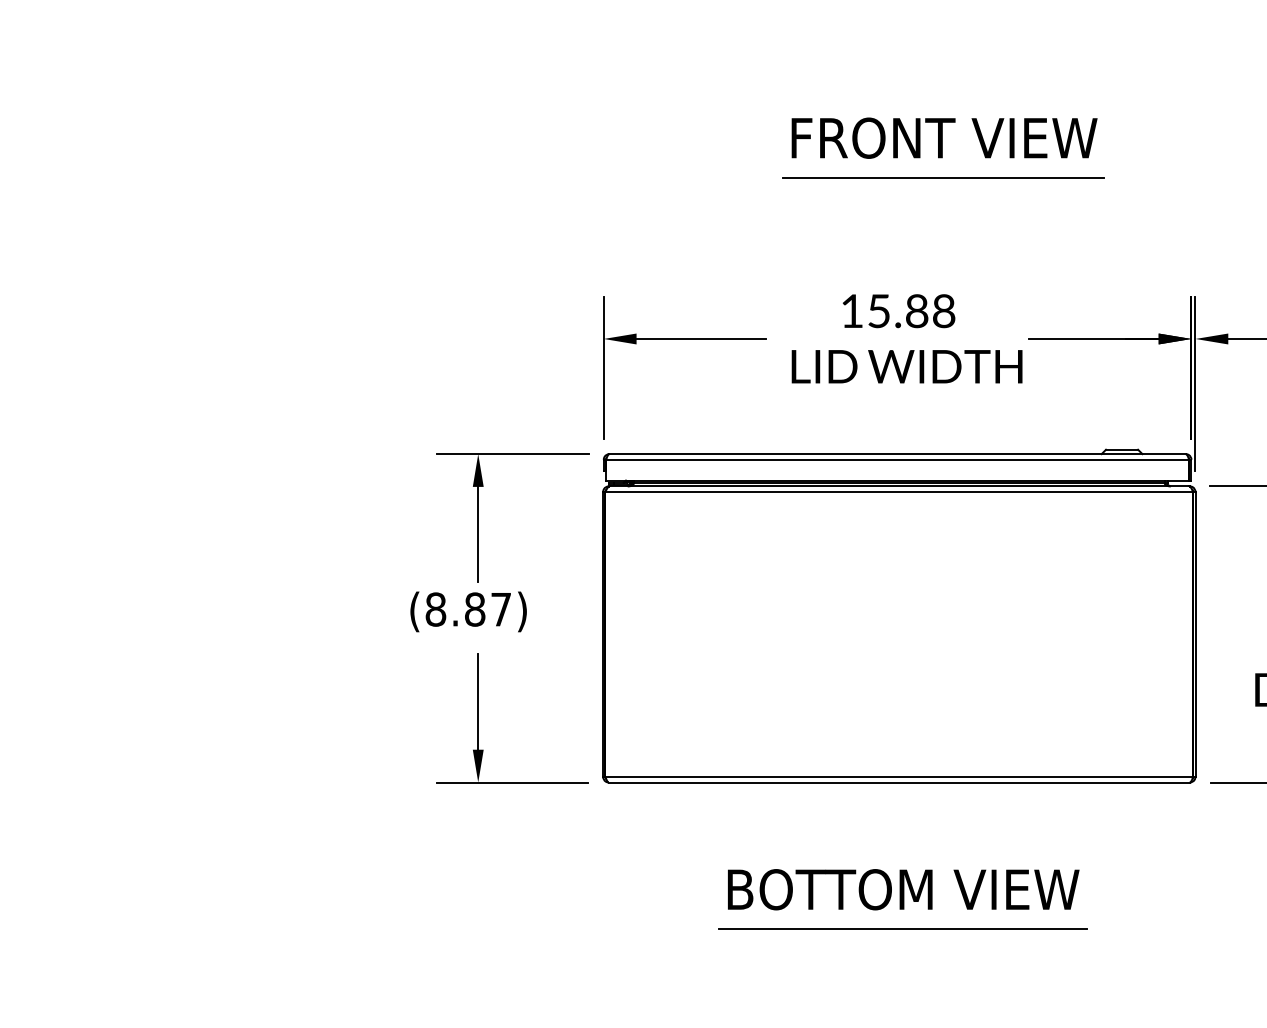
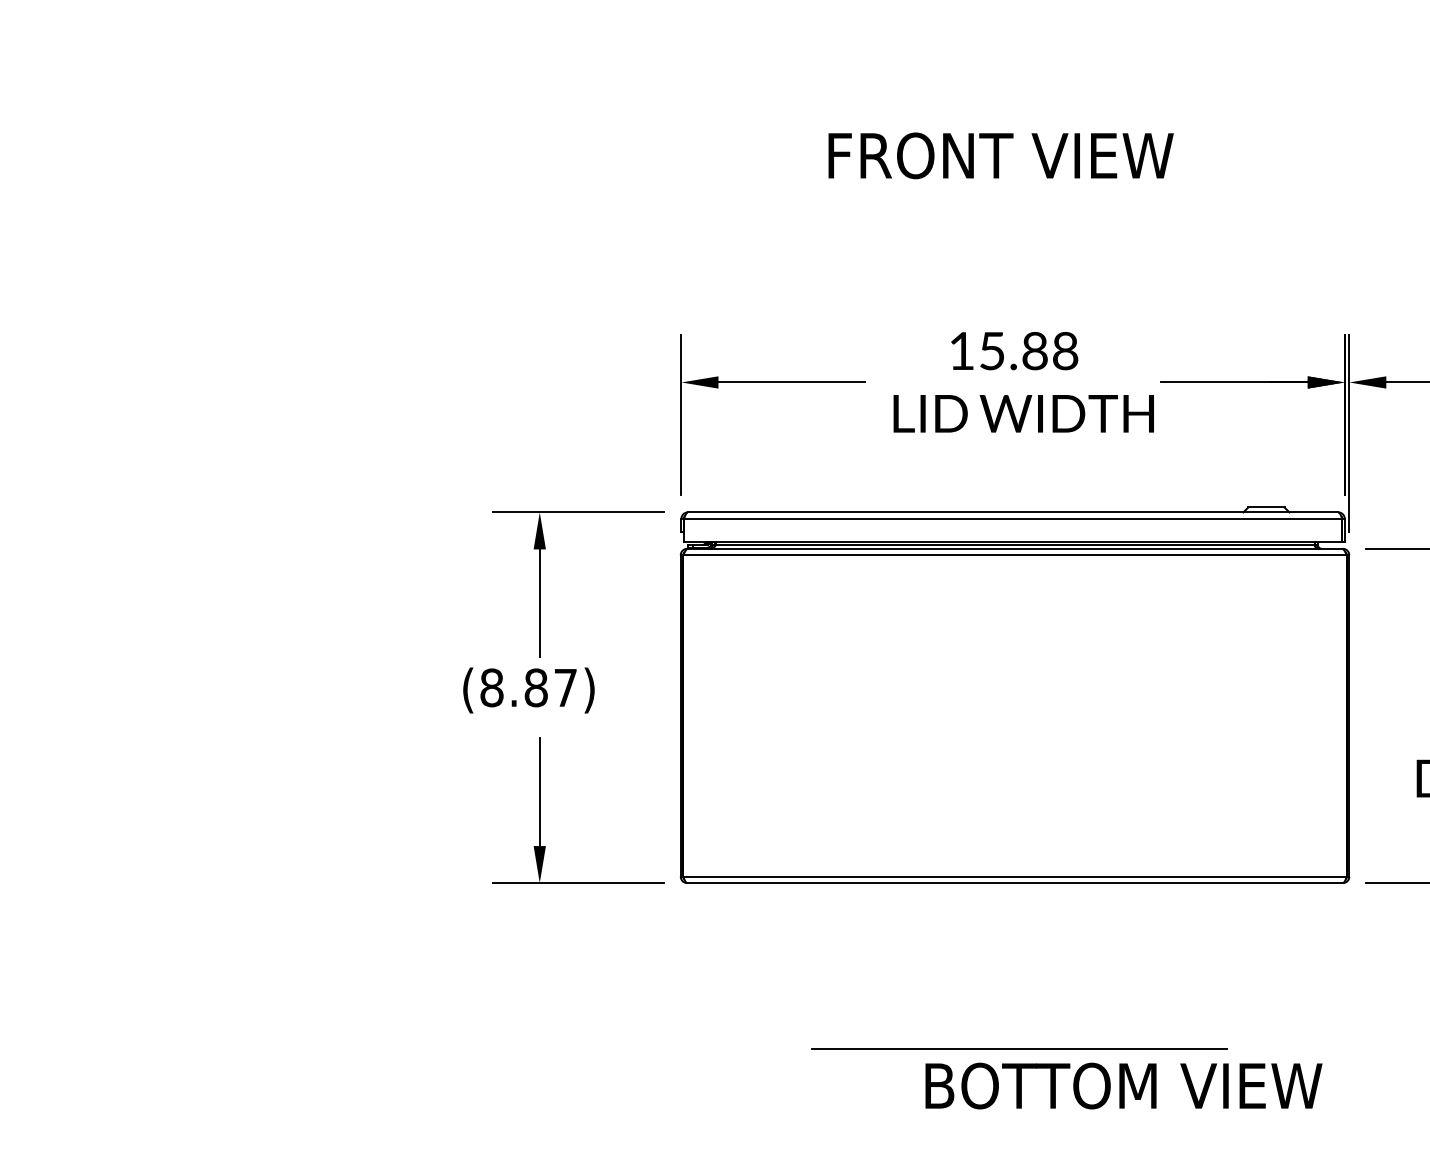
text: (944, 137) -> (1000, 155), moved
line: (943, 177) -> (1064, 200), removed
text: (903, 889) -> (1123, 1085), moved

